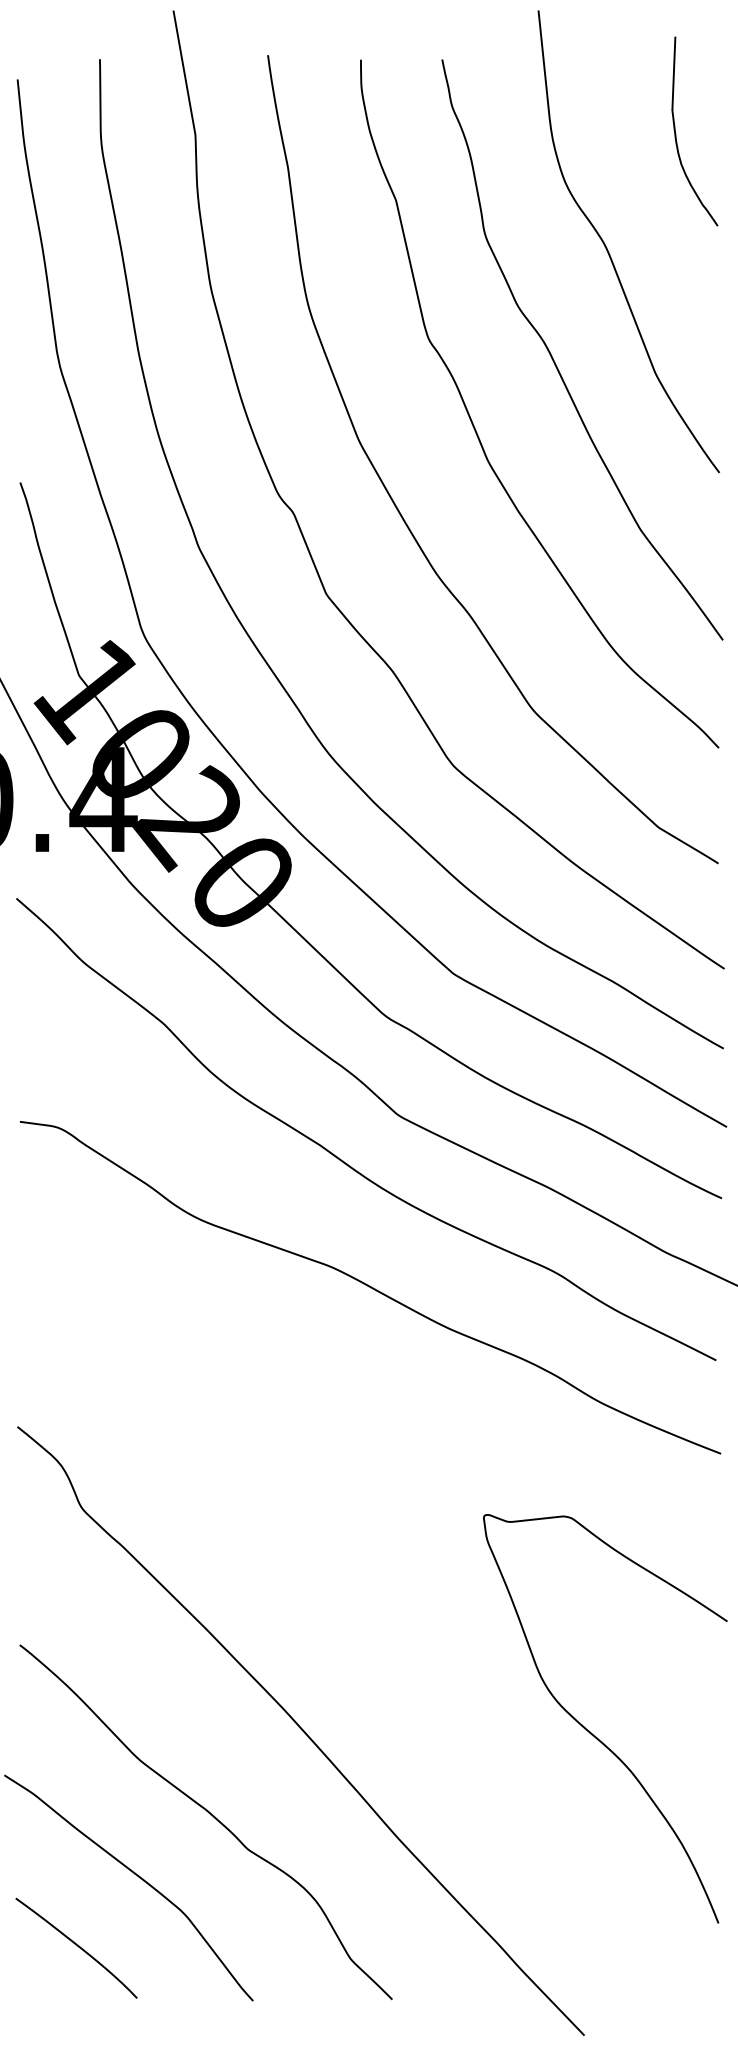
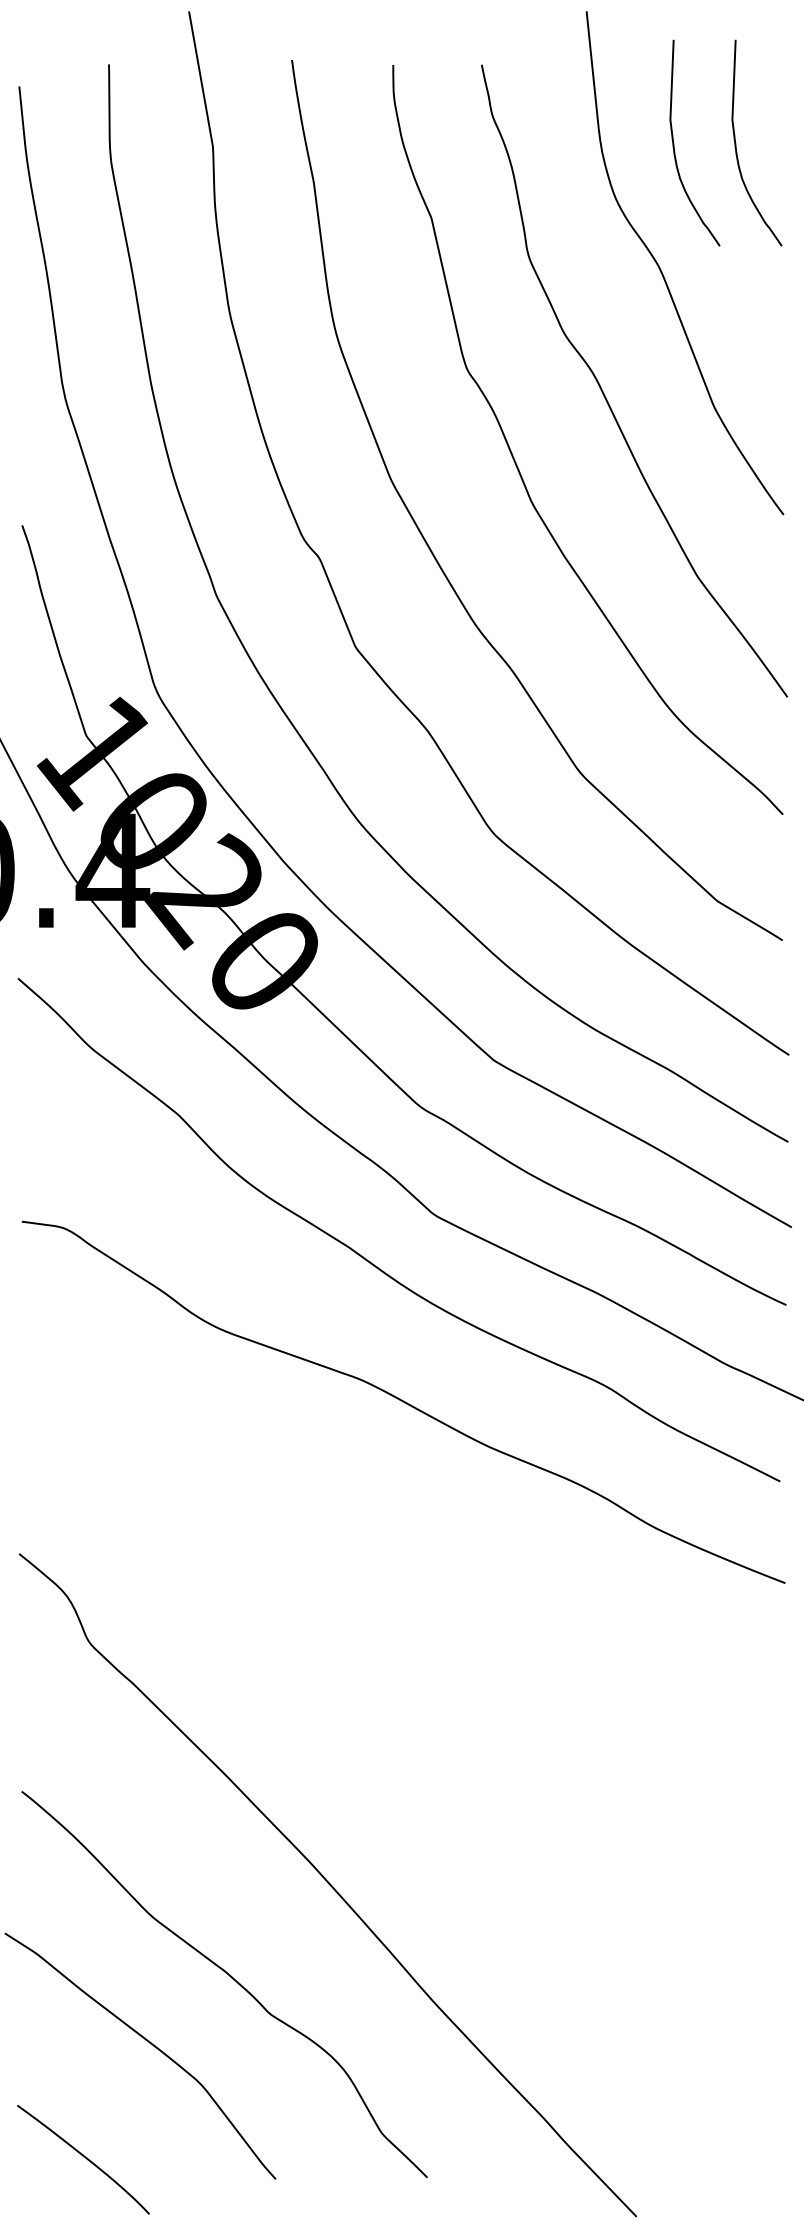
curve: (619, 131) -> (674, 143), added
curve: (593, 1734) -> (646, 1888), removed
curve: (76, 1946) -> (83, 2157), moved

